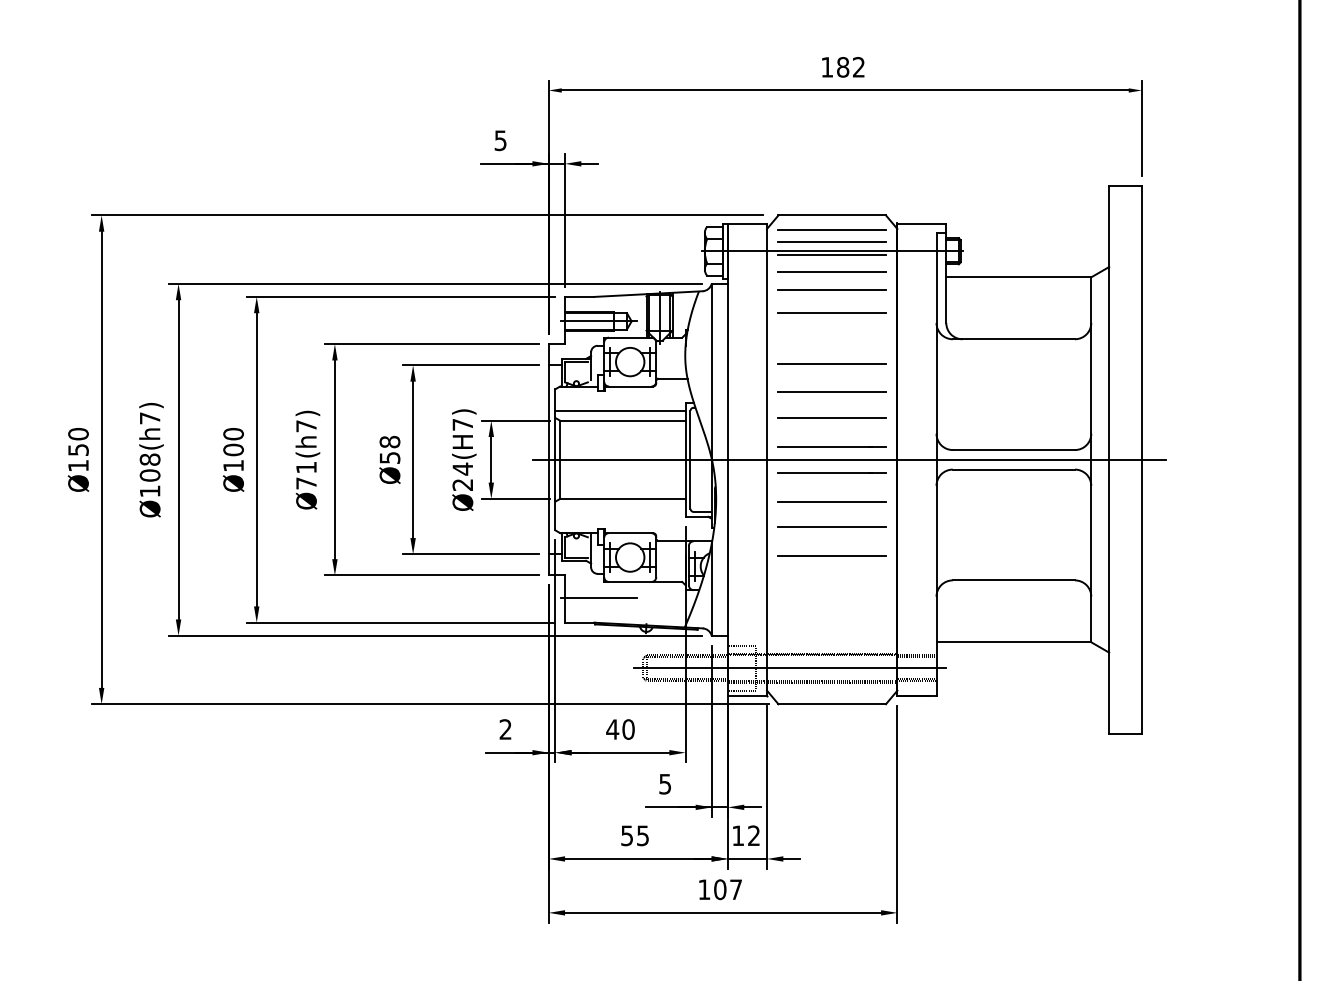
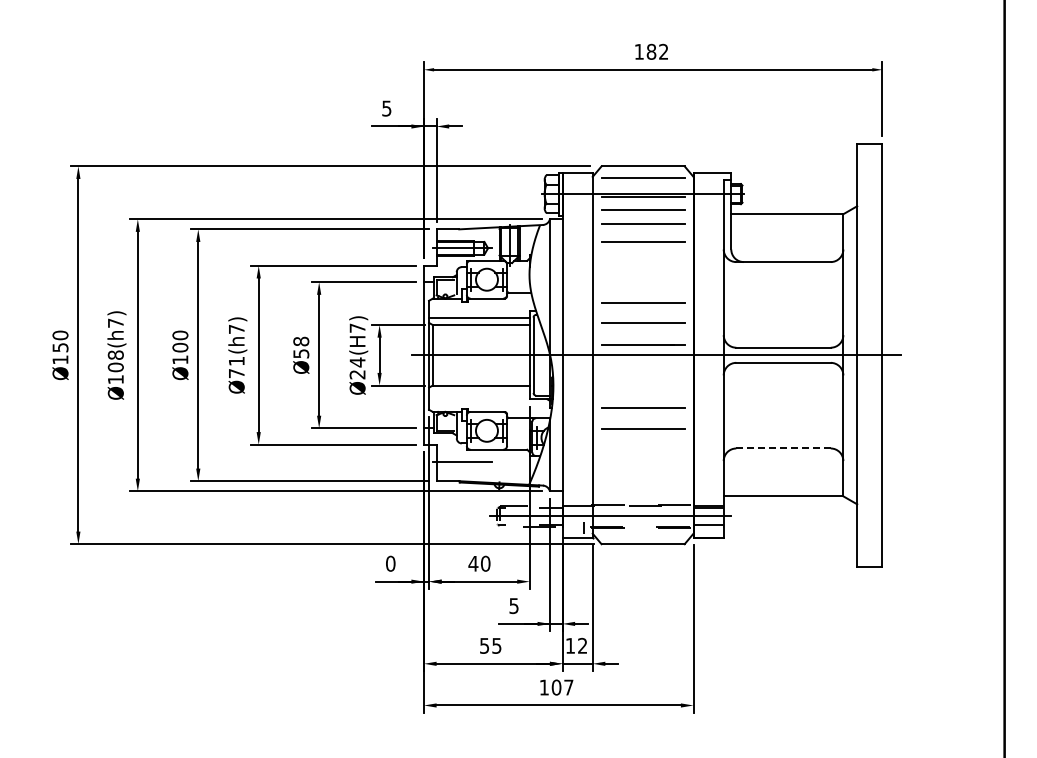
line: (831, 241) -> (642, 186), removed
line: (831, 364) -> (642, 281), removed
line: (832, 471) -> (643, 364), removed
line: (831, 501) -> (642, 387), removed
line: (1015, 580) -> (784, 448), solid -> dashed
text: (505, 729) -> (390, 563), 2 -> 0

